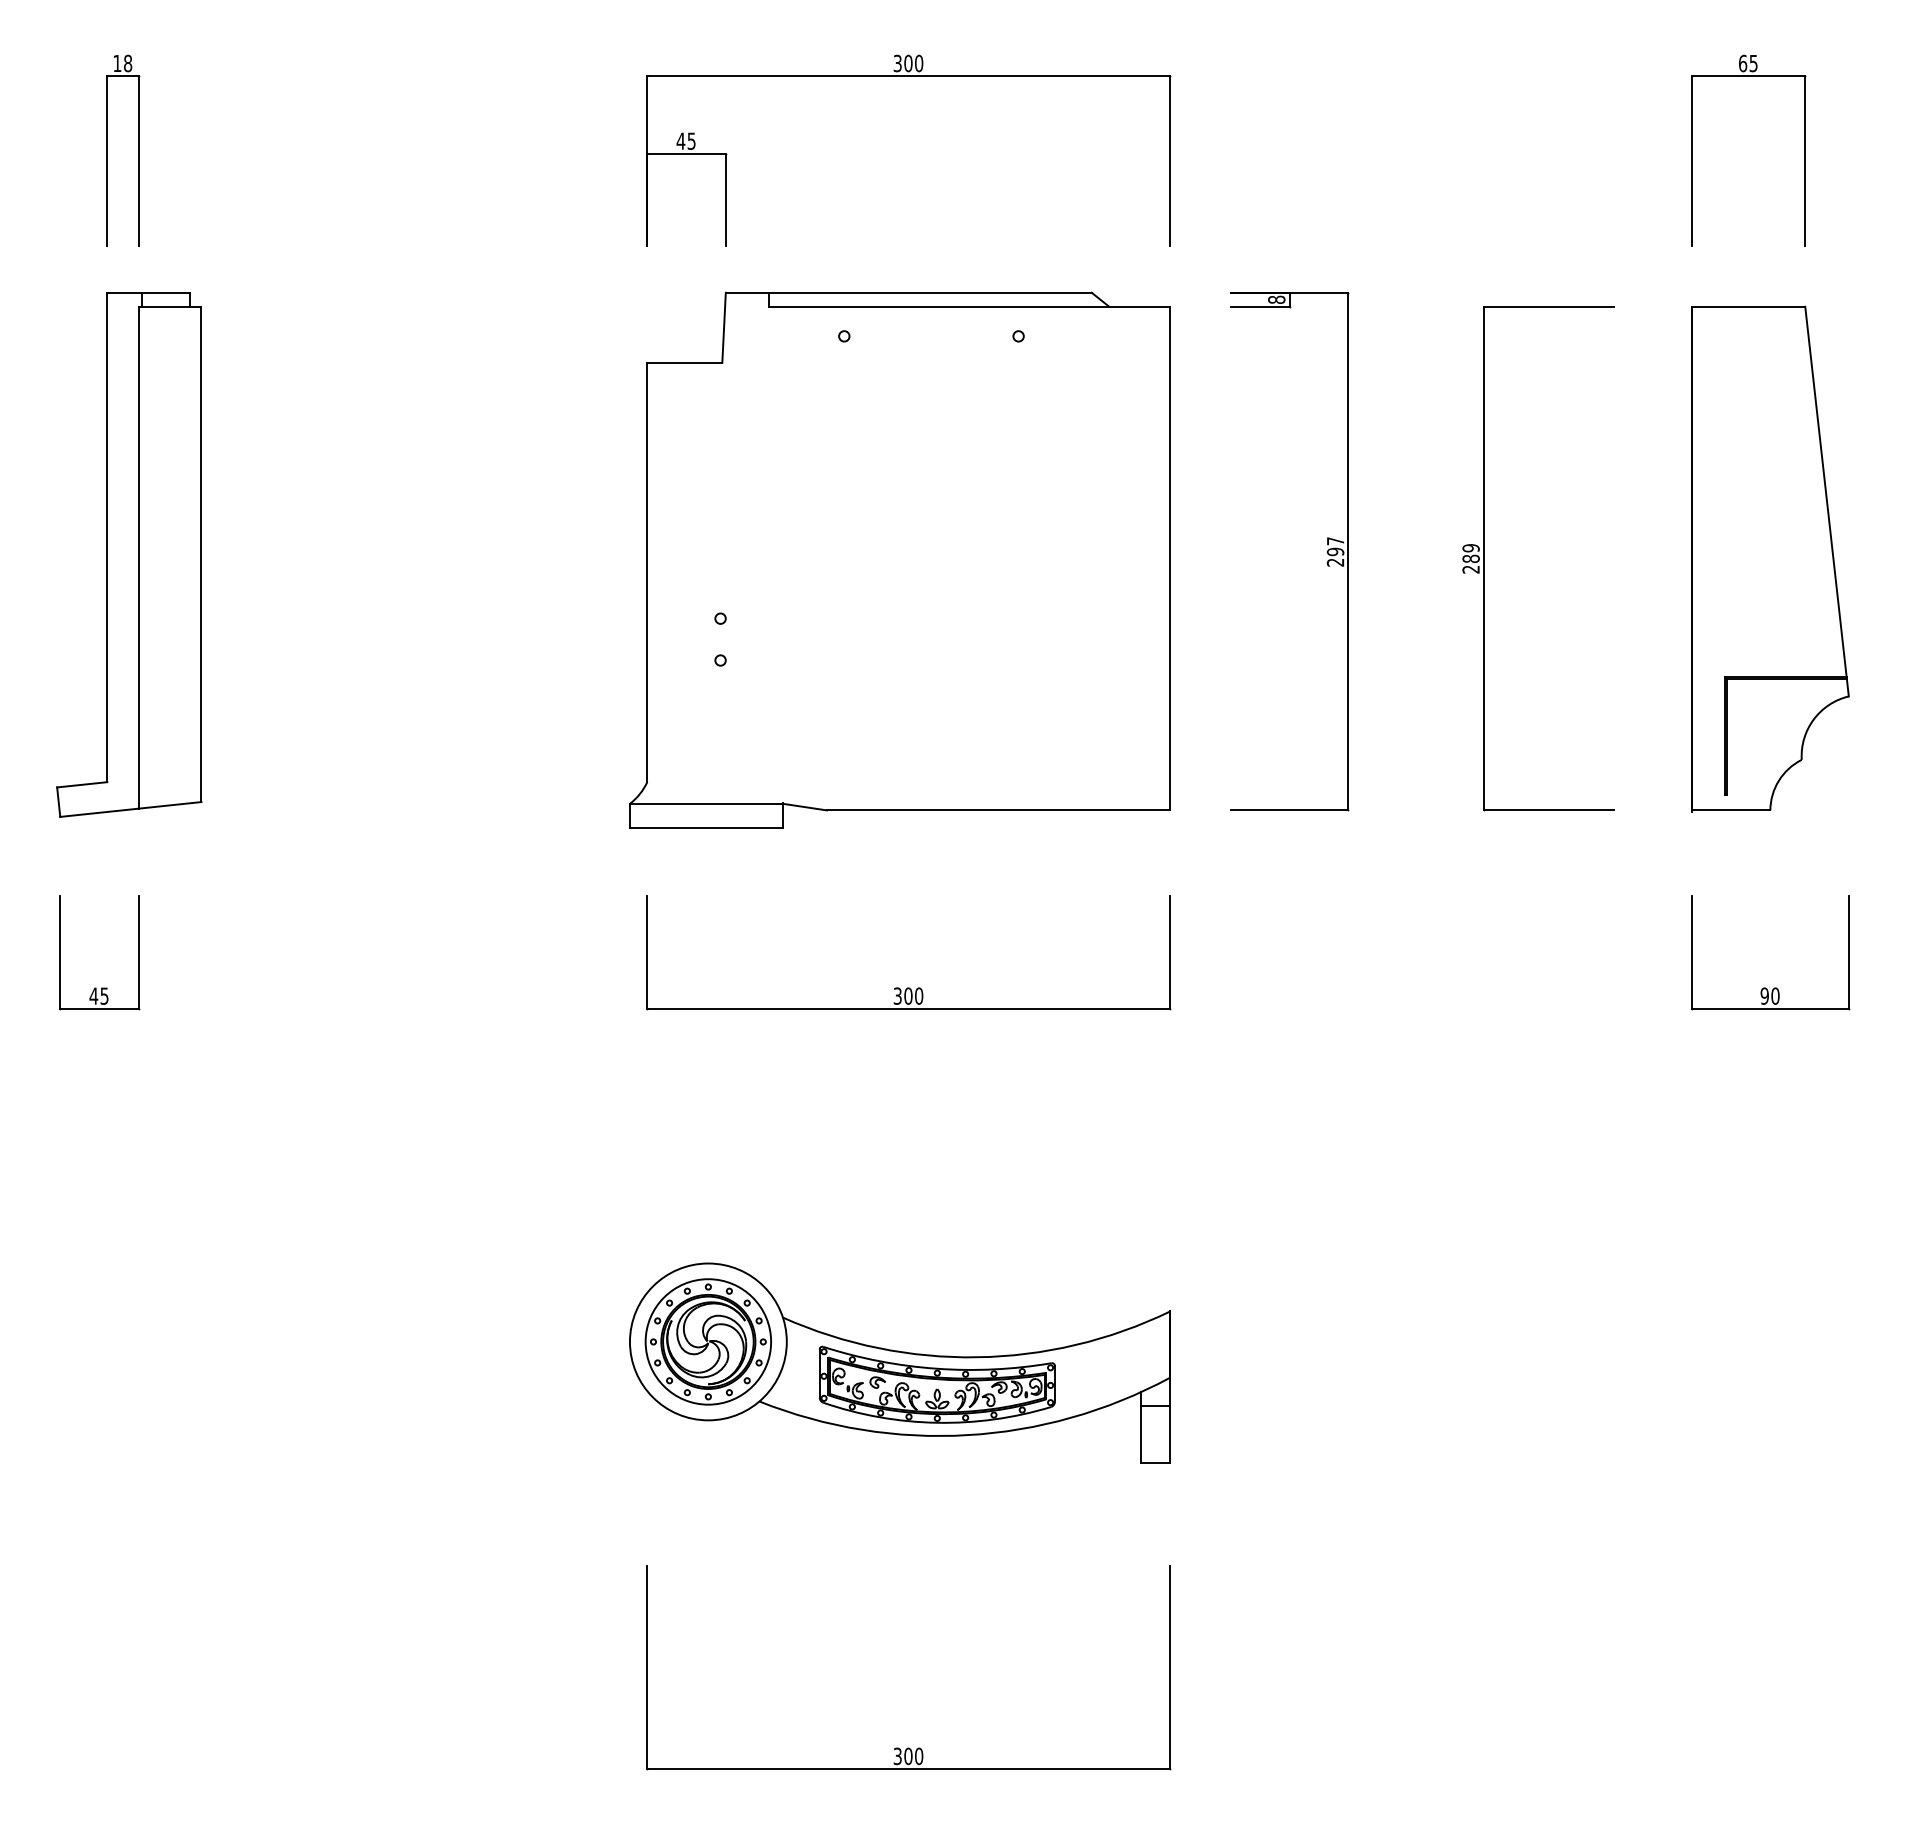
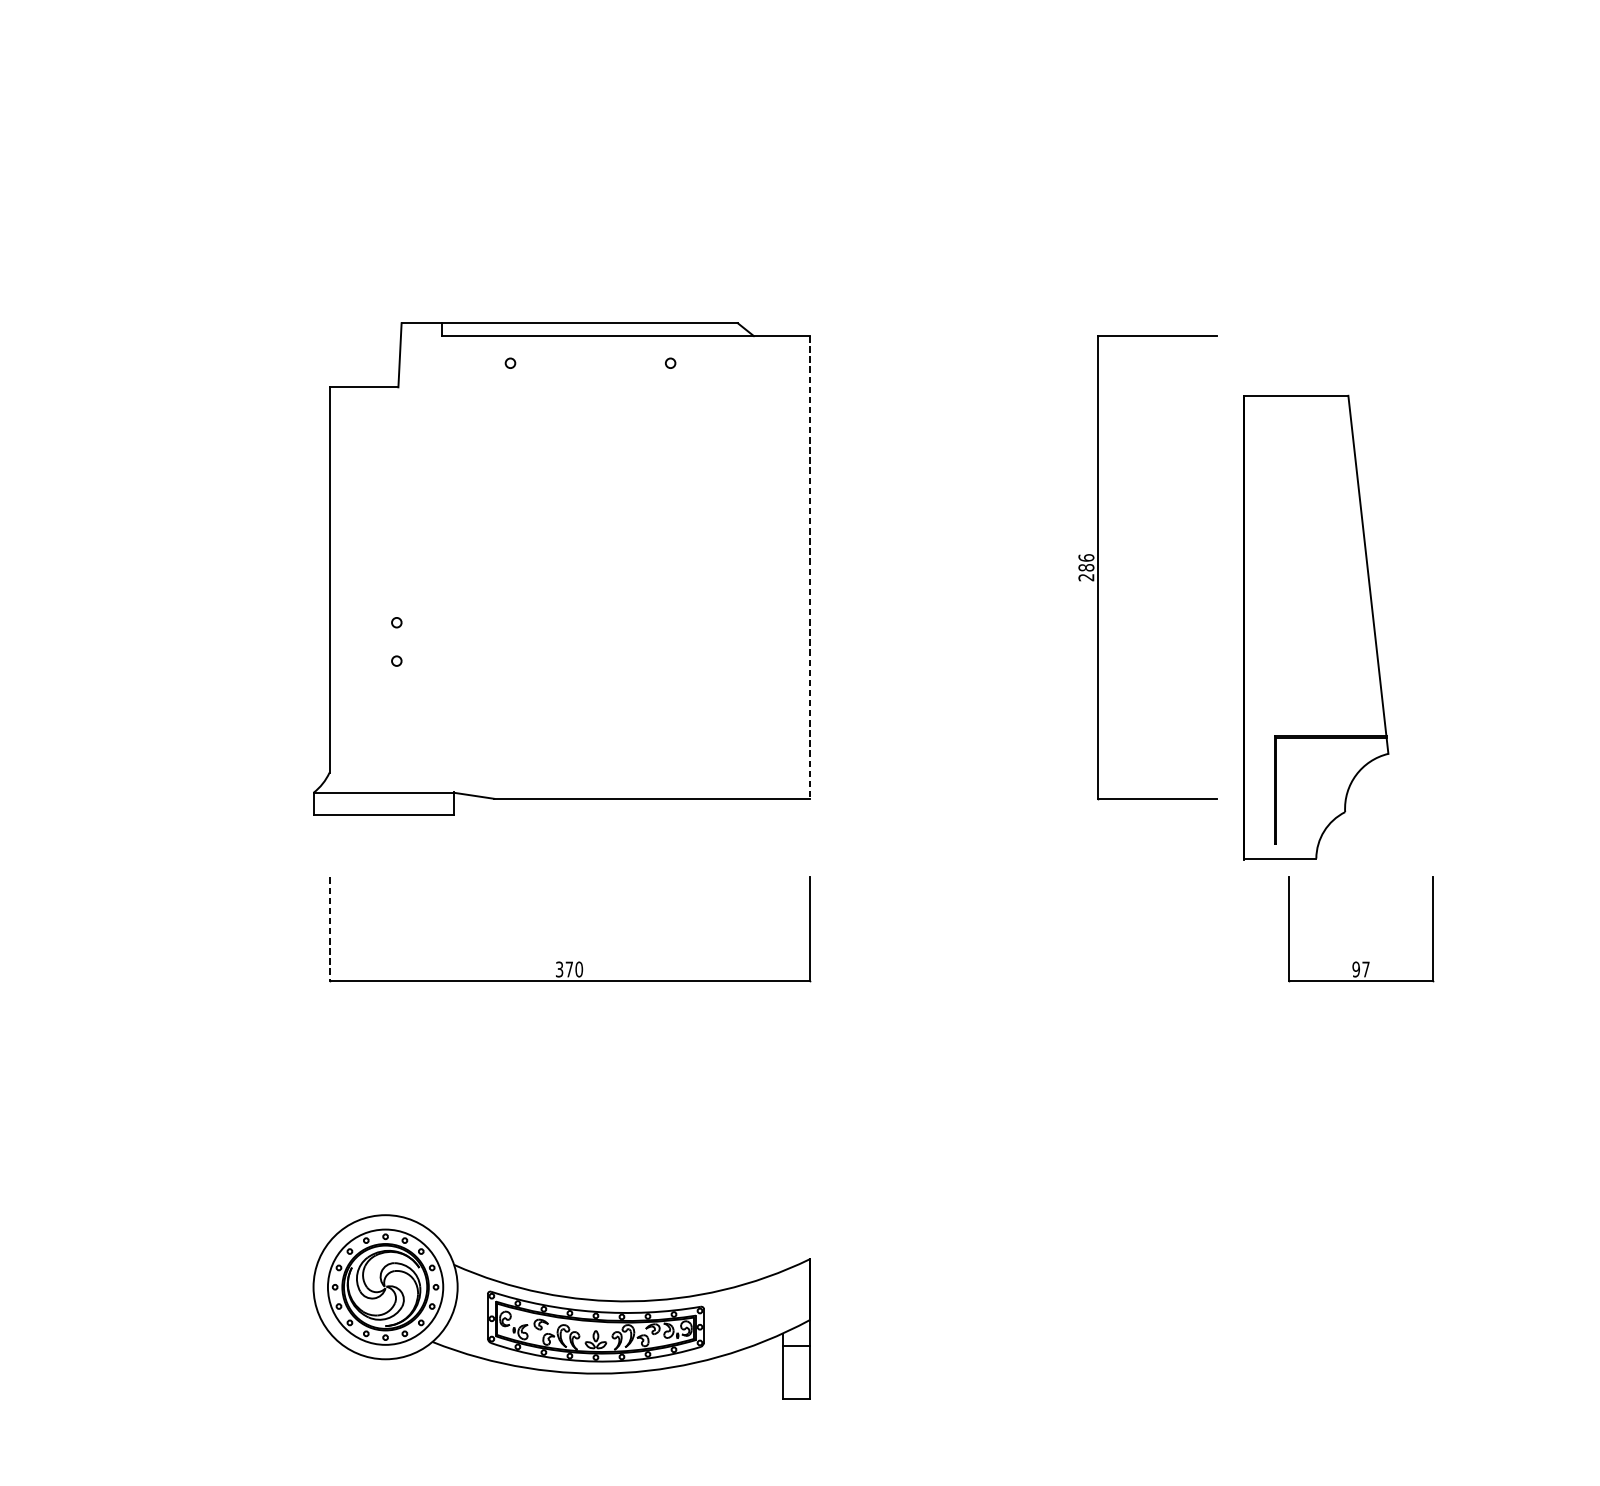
part: (908, 76) -> (569, 124), removed
part: (1692, 150) -> (1289, 192), removed
text: (1470, 548) -> (1085, 558), 289 -> 286
part: (1326, 552) -> (953, 561), removed
line: (1170, 558) -> (810, 567), solid -> dashed
part: (1770, 558) -> (1316, 627), moved
line: (647, 952) -> (329, 929), solid -> dashed
text: (908, 995) -> (569, 968), 300 -> 370
text: (1775, 995) -> (1366, 968), 90 -> 97

